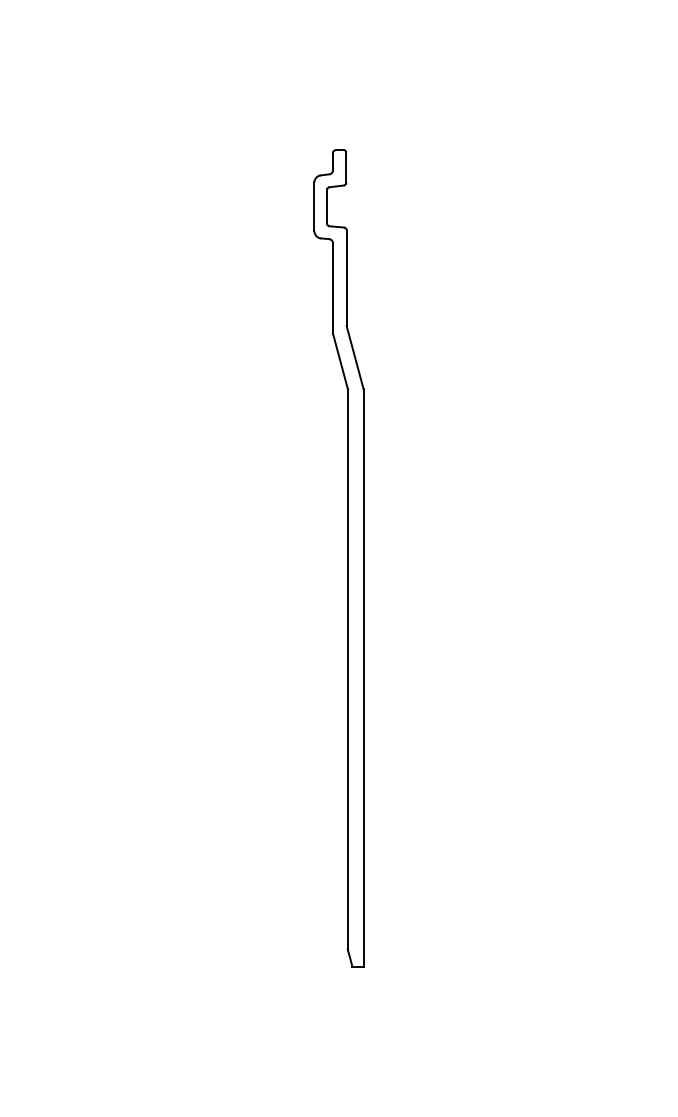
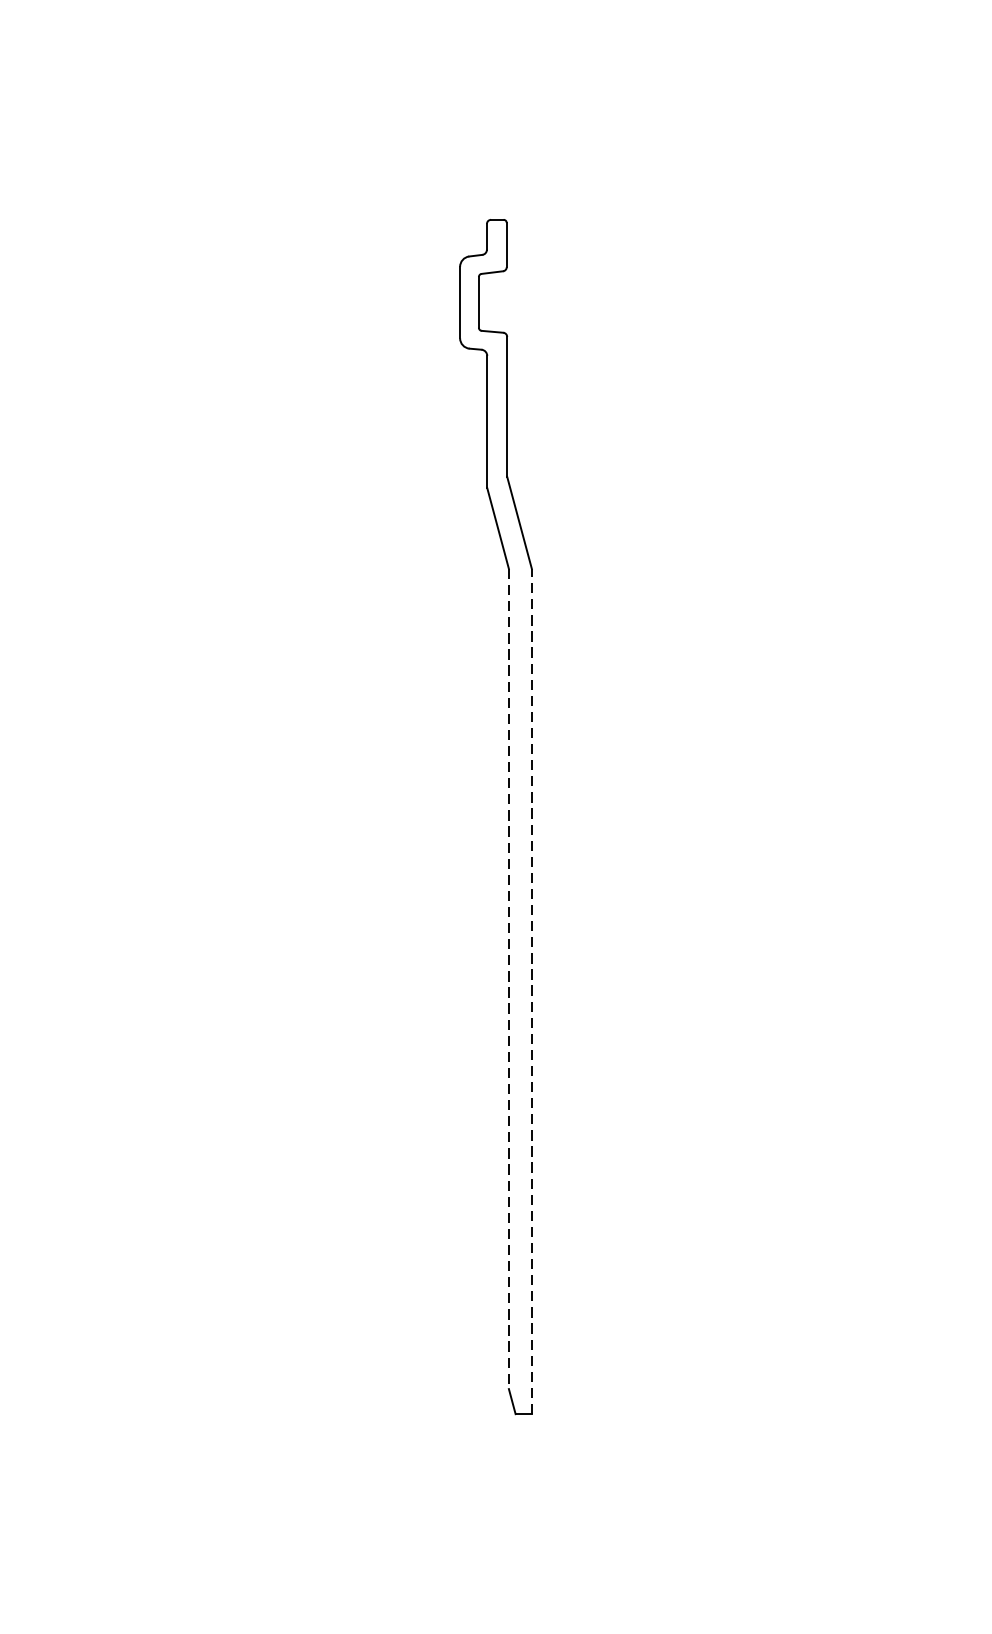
line: (347, 669) -> (508, 979), solid -> dashed
line: (363, 677) -> (531, 991), solid -> dashed

